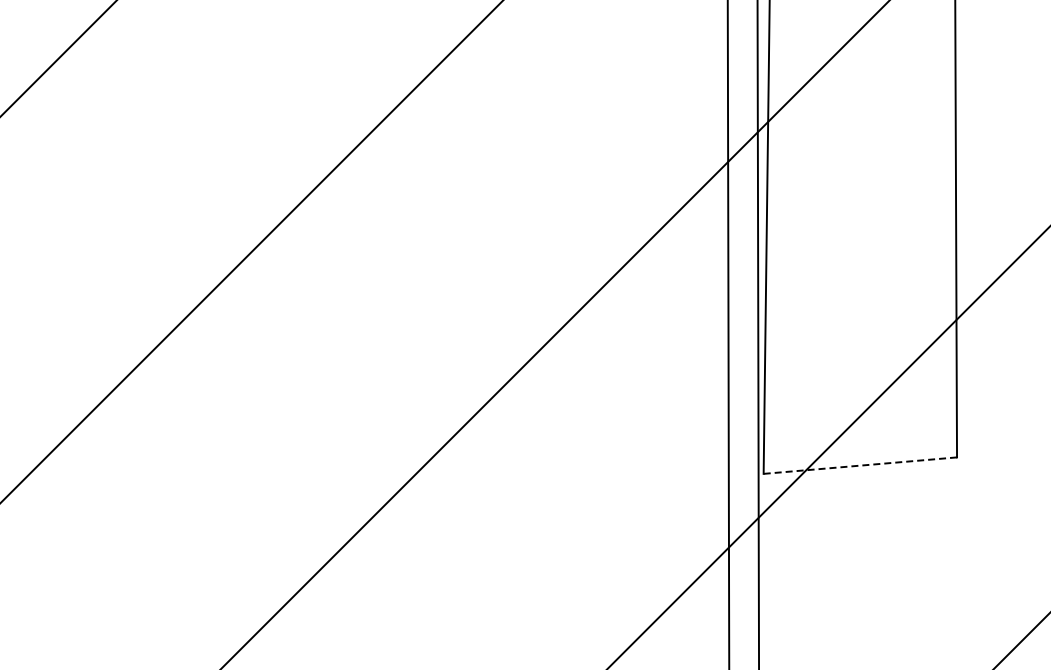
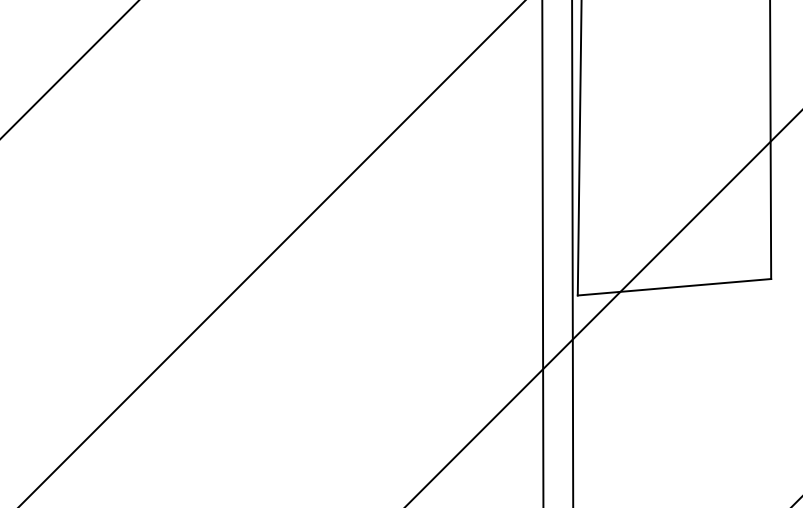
line: (859, 465) -> (673, 287), dashed -> solid

